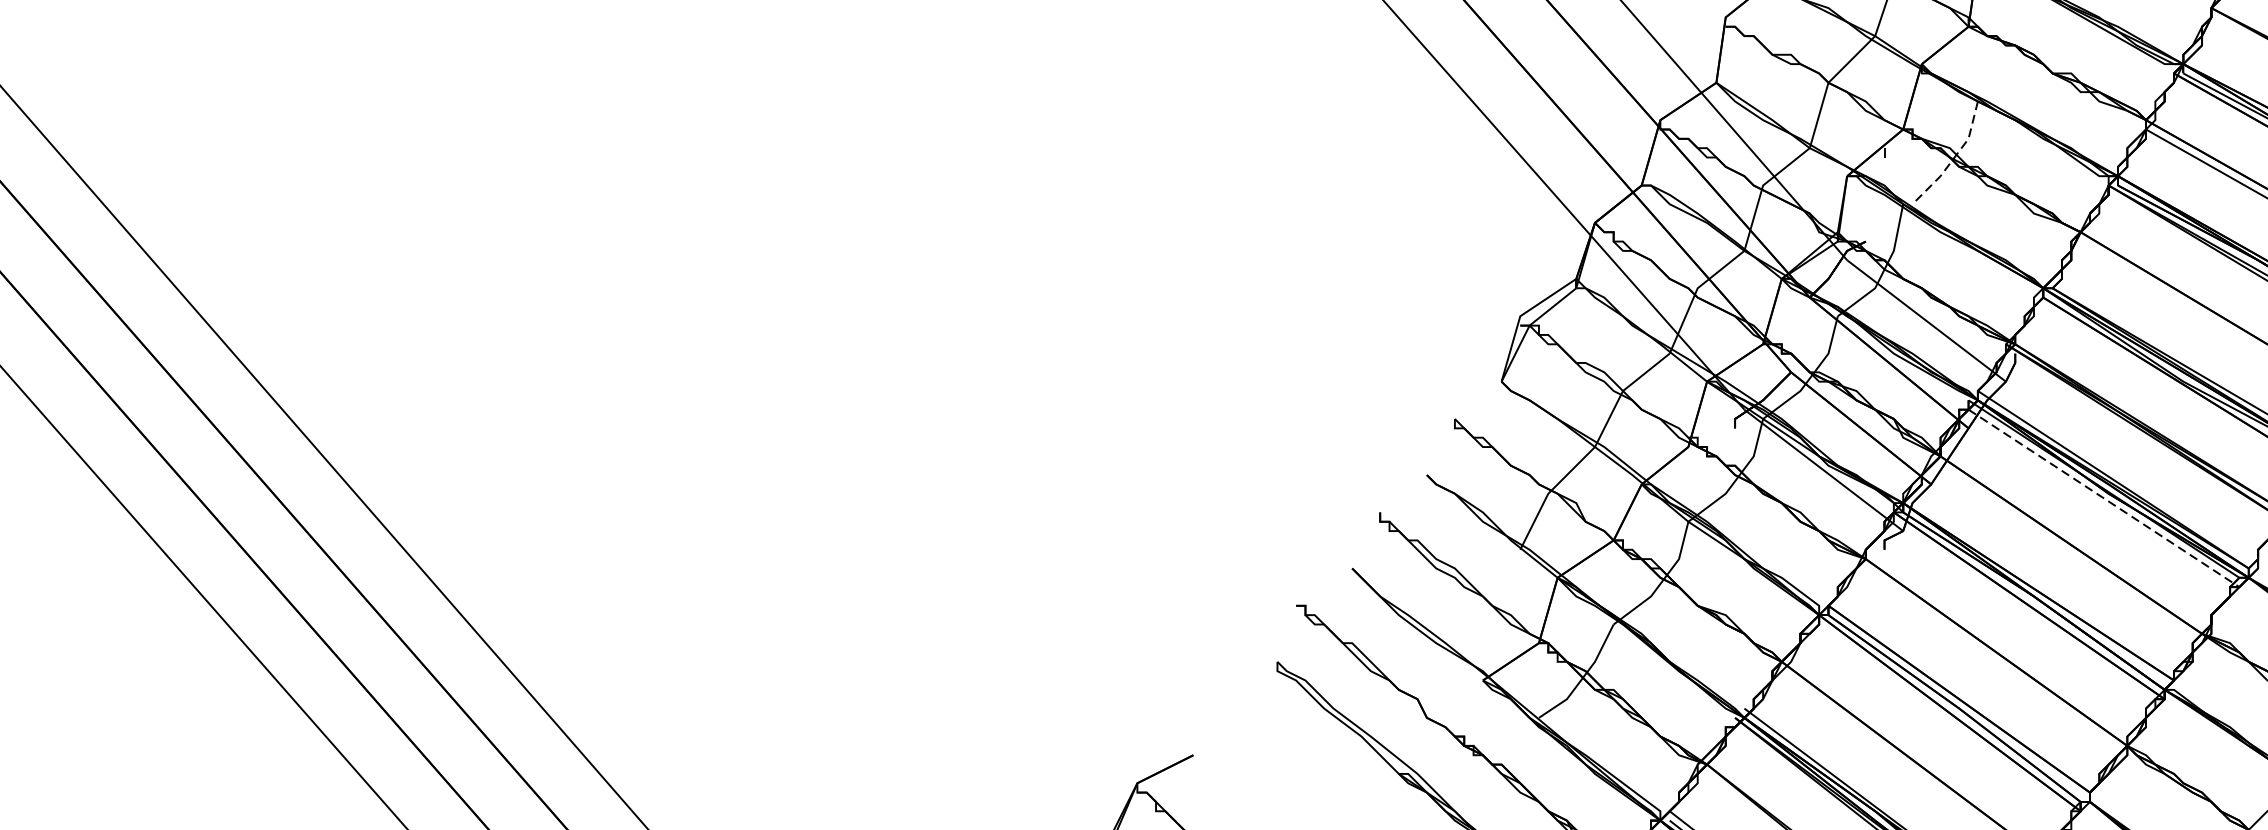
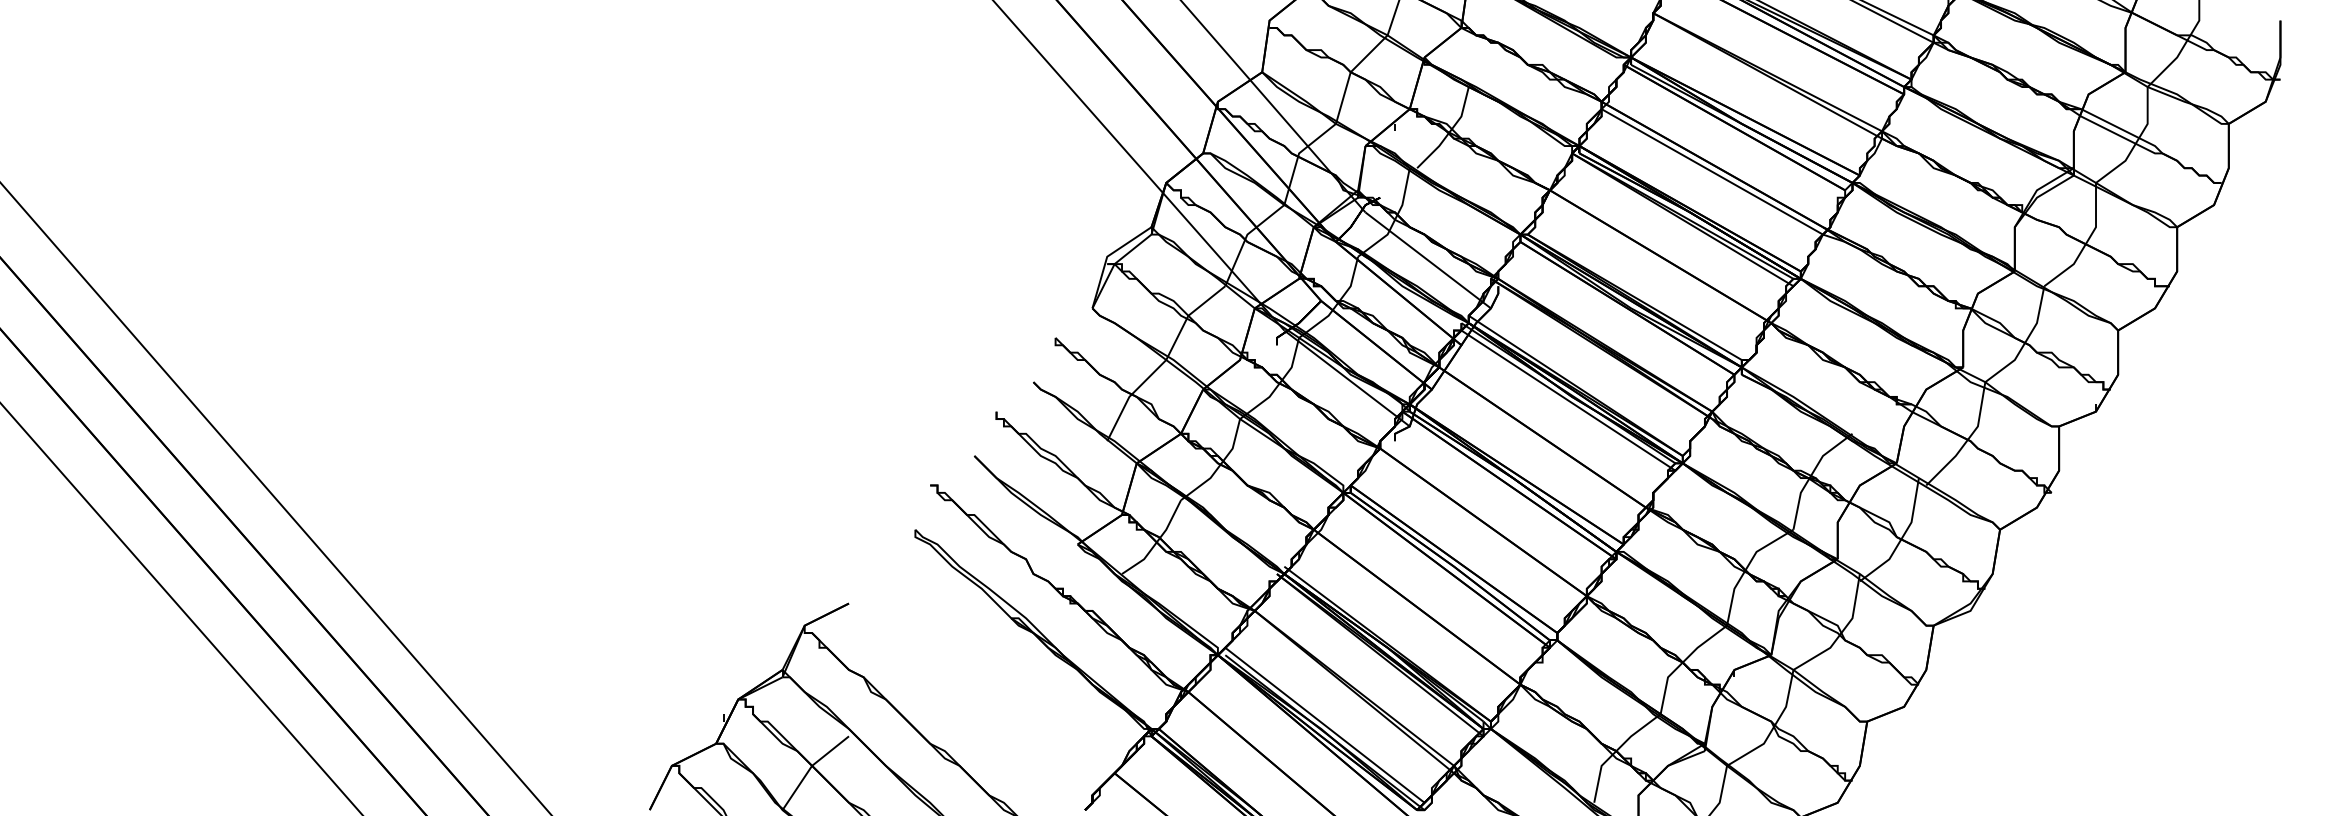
line: (1954, 157) -> (1450, 131), dashed -> solid
line: (2104, 498) -> (1568, 400), dashed -> solid

